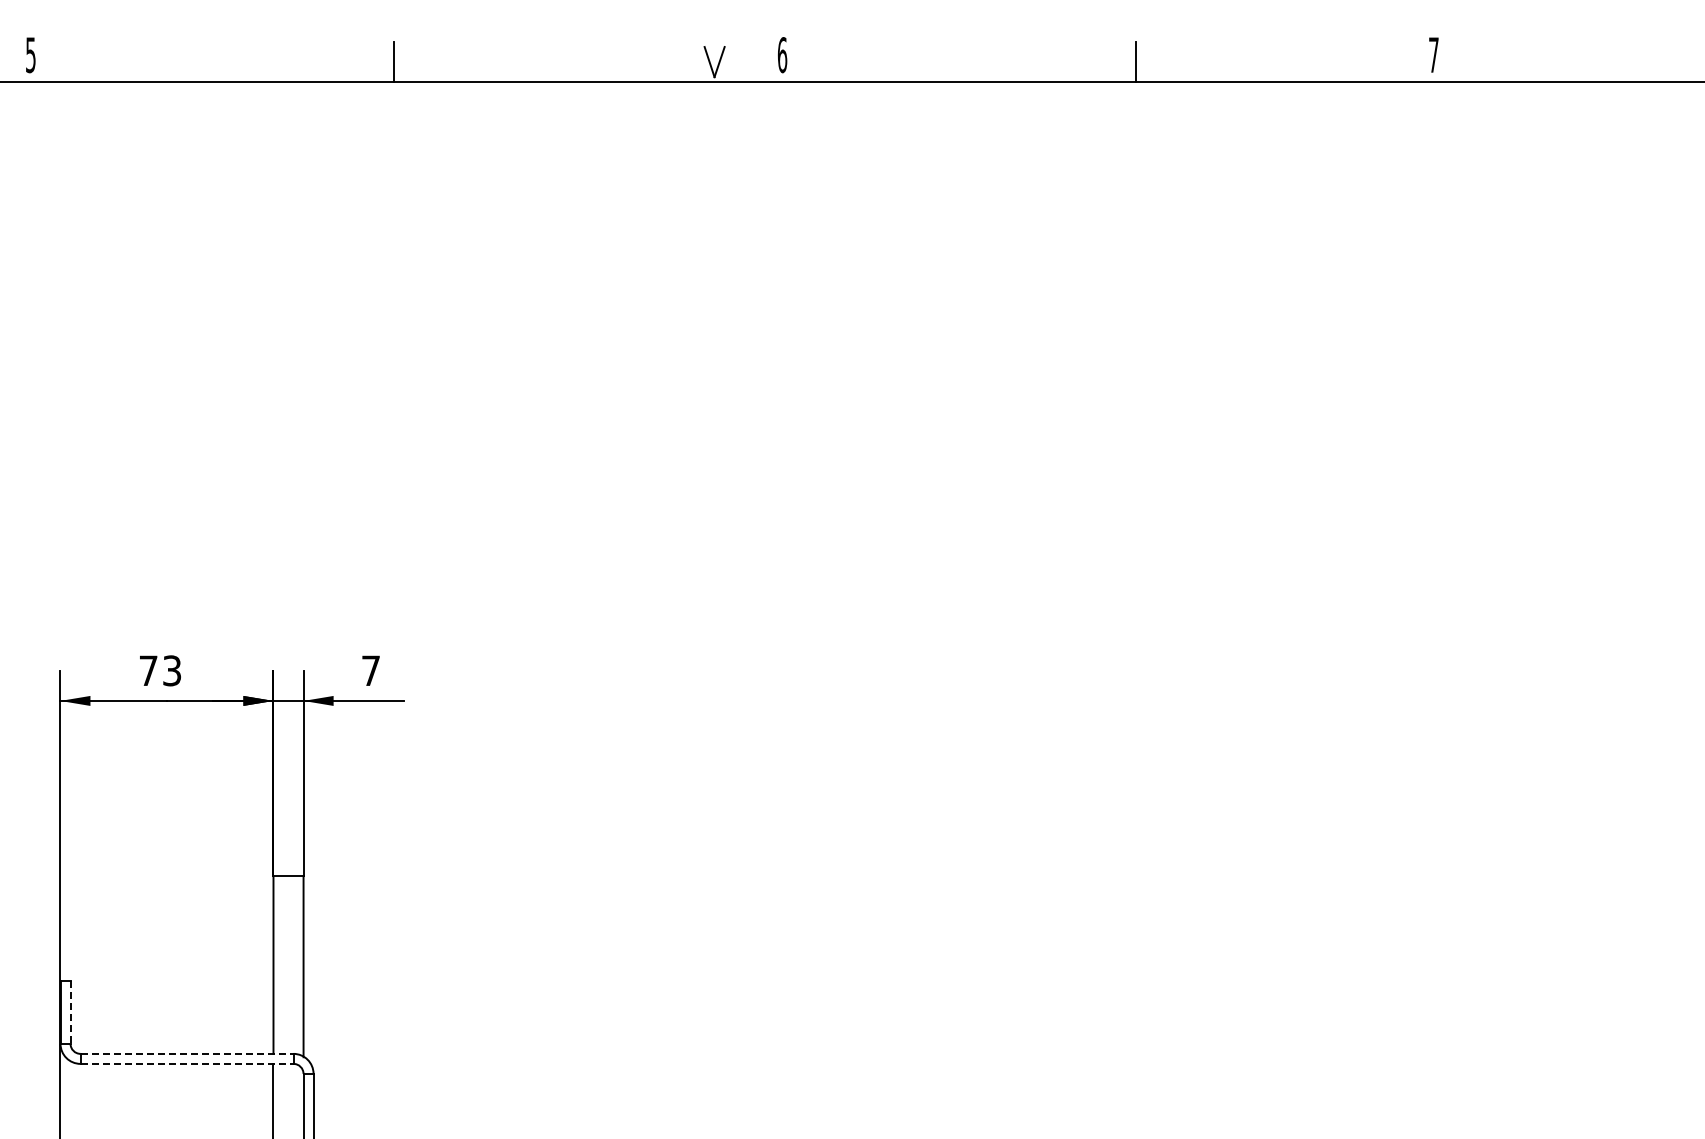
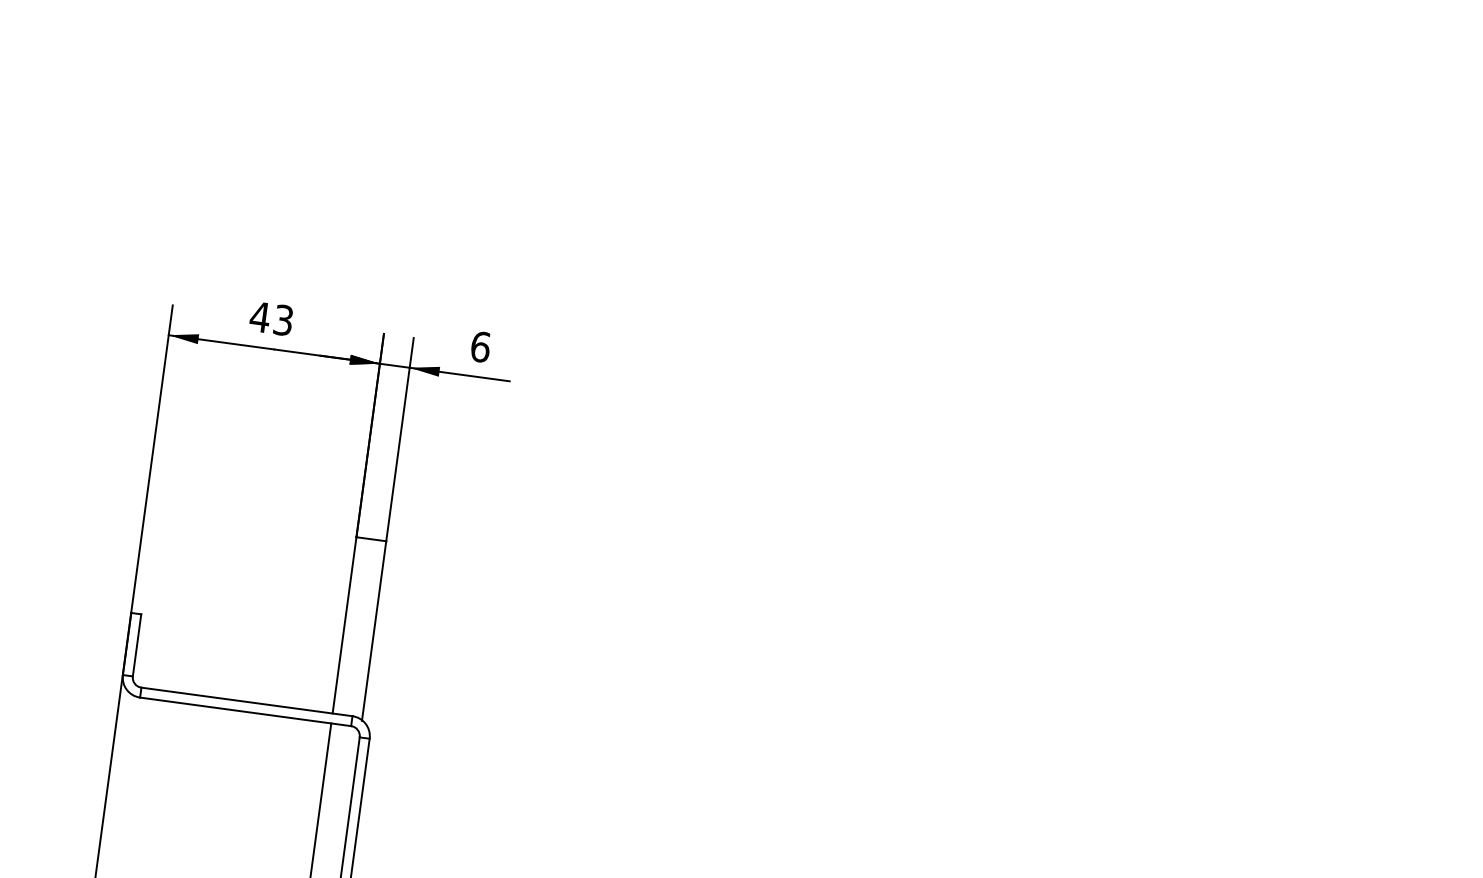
text: (148, 670) -> (260, 316), 73 -> 43
text: (371, 670) -> (481, 346), 7 -> 6
line: (70, 1013) -> (136, 646), dashed -> solid
line: (187, 1053) -> (247, 701), dashed -> solid
line: (187, 1063) -> (246, 711), dashed -> solid

